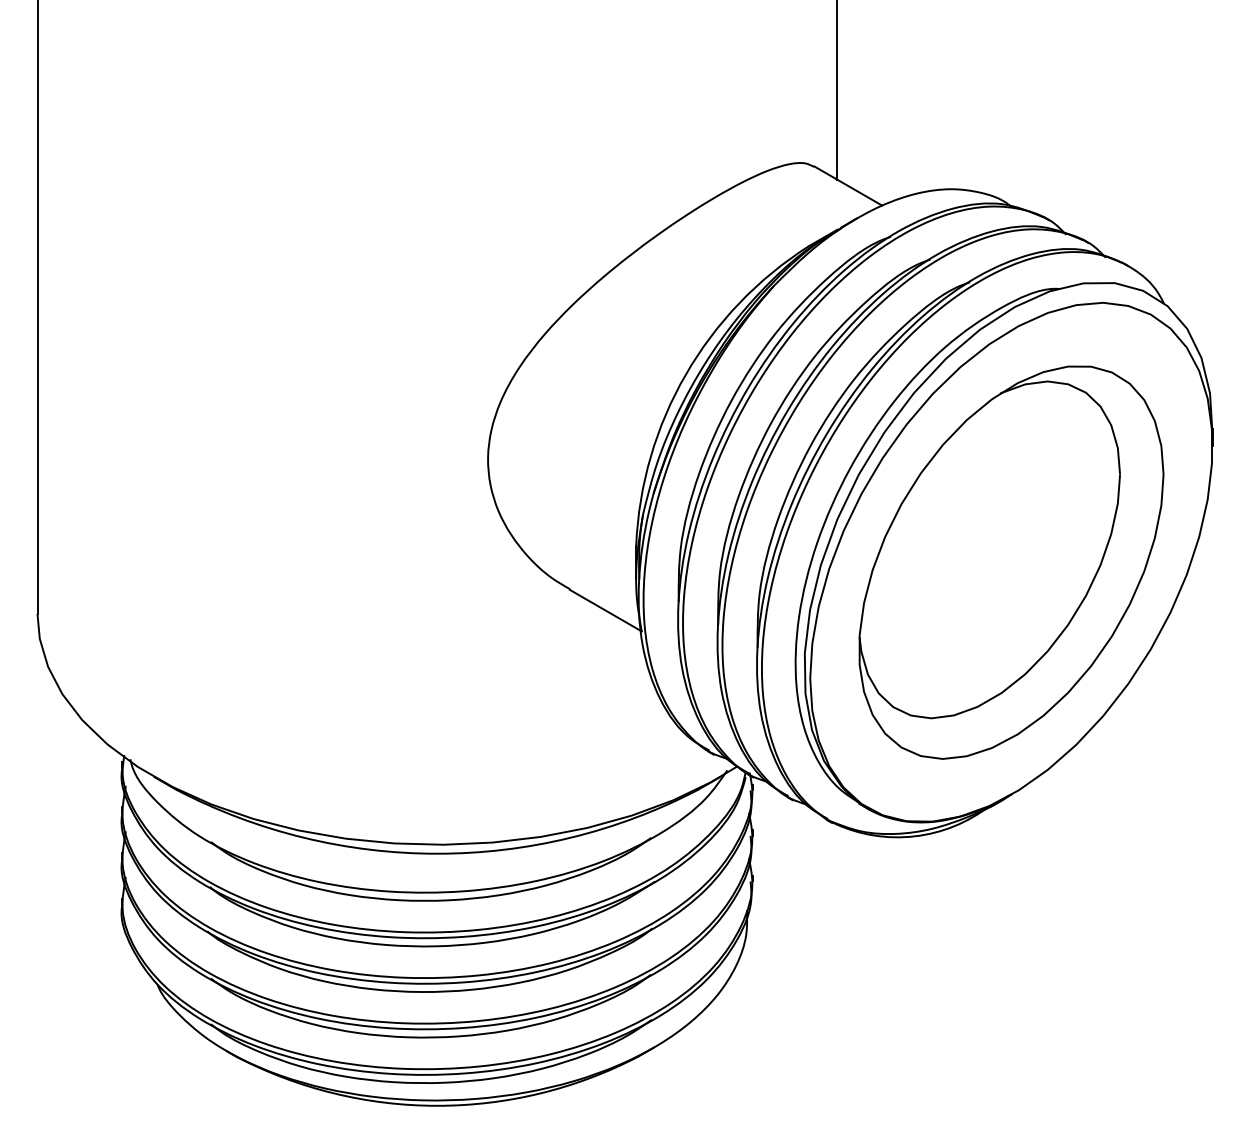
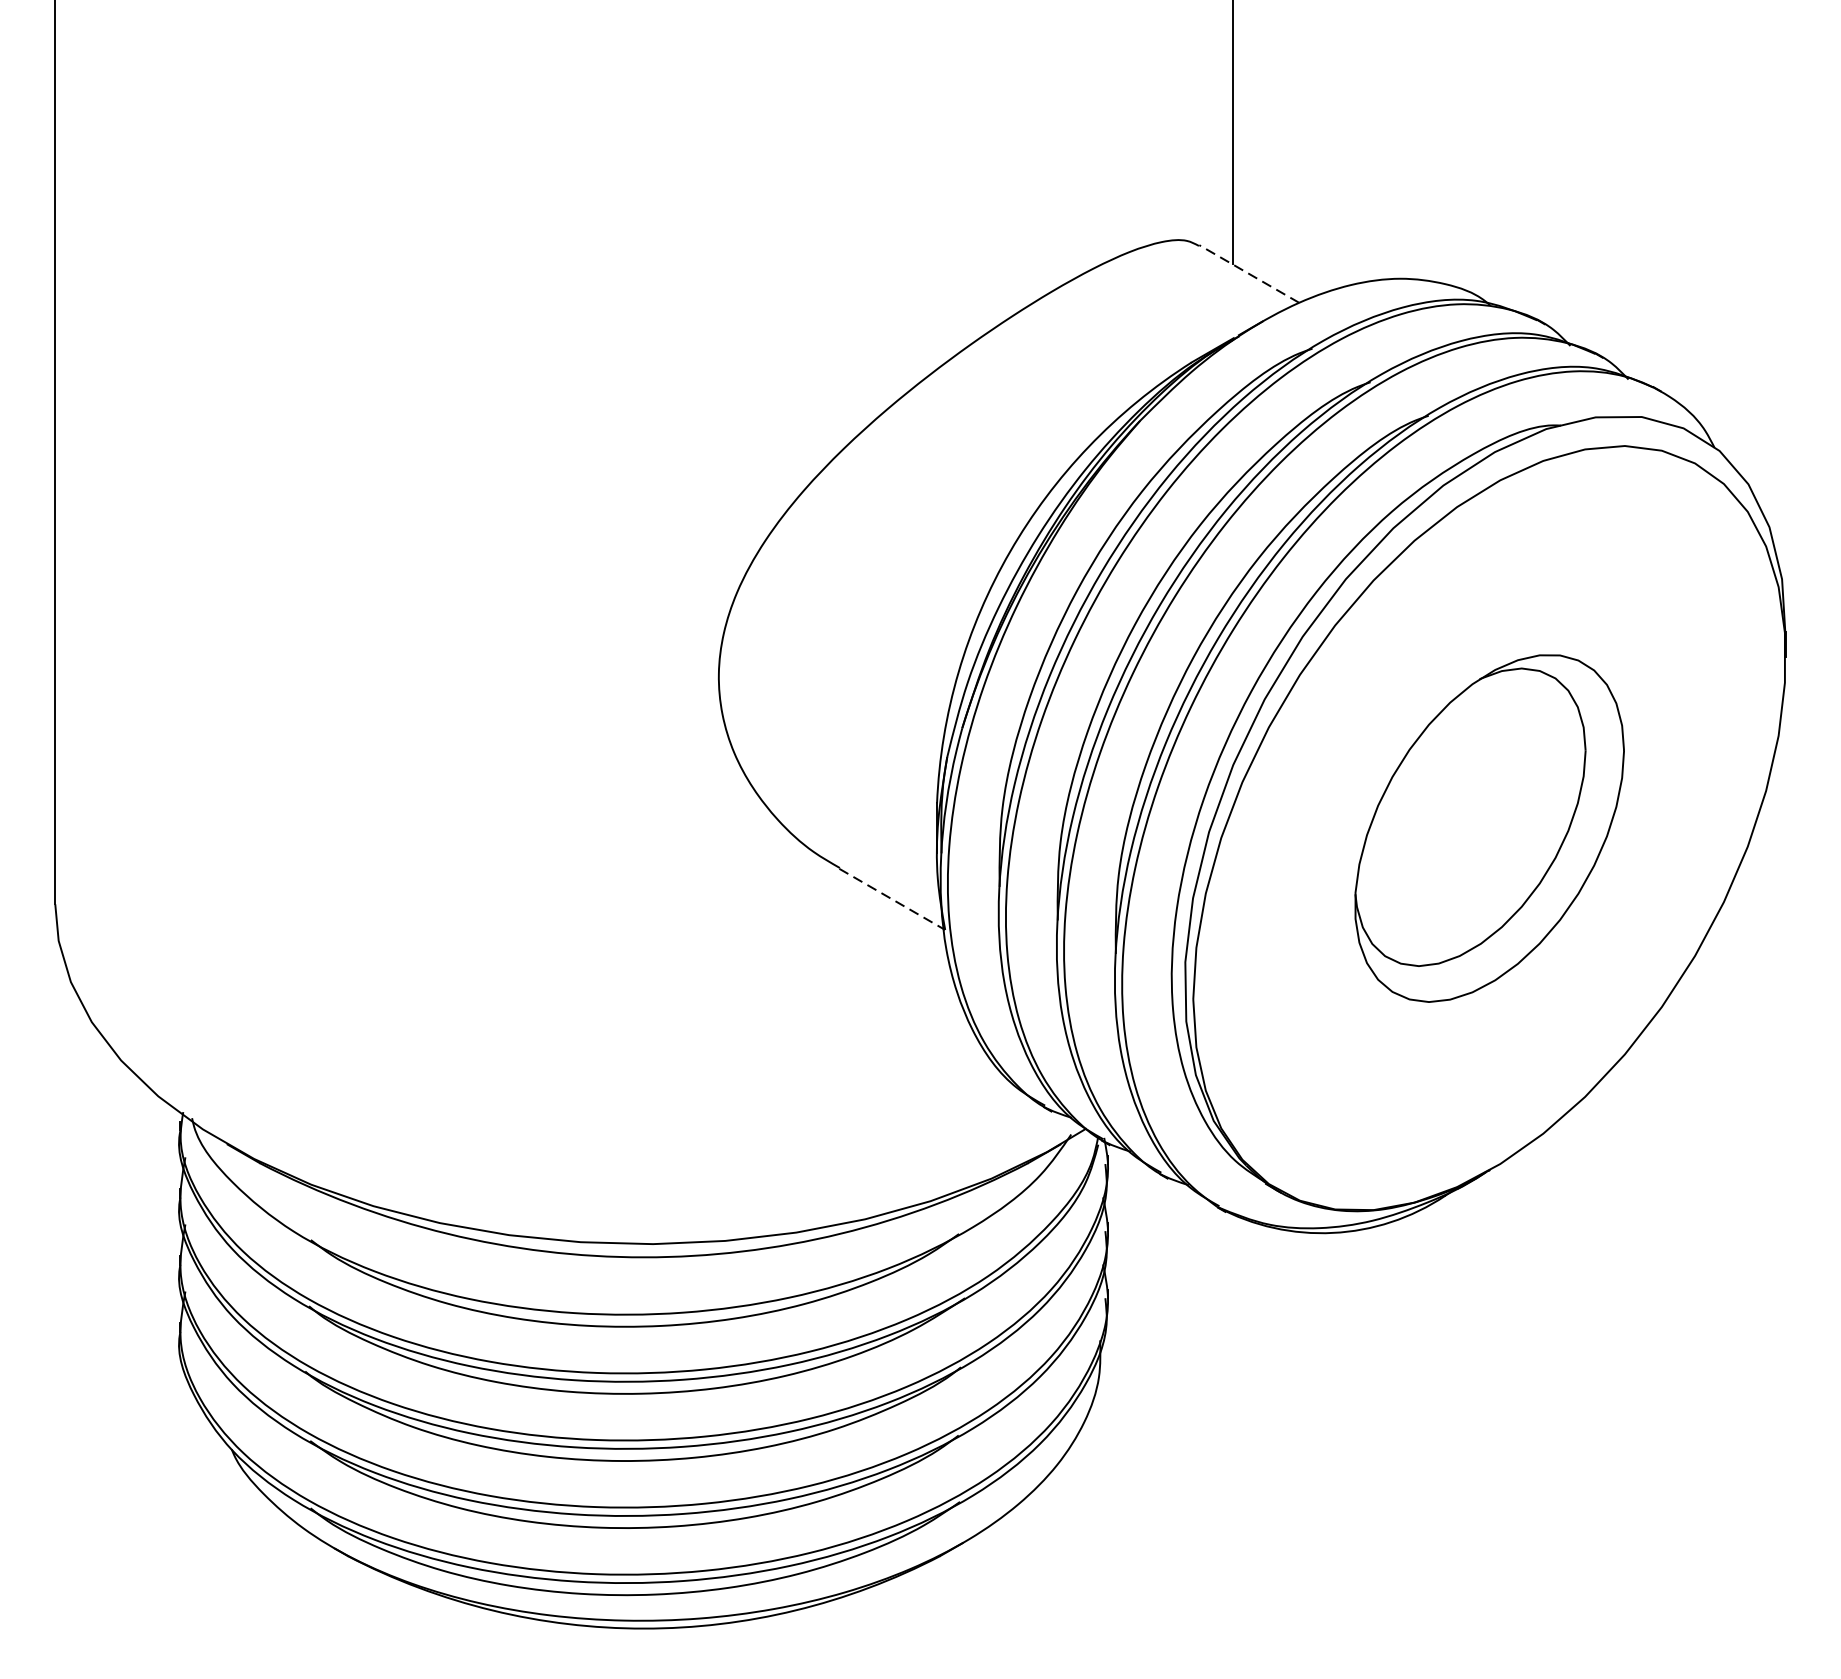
line: (847, 185) -> (1248, 273), solid -> dashed
part: (1011, 562) -> (1489, 828), size x0.6
line: (606, 610) -> (893, 899), solid -> dashed

